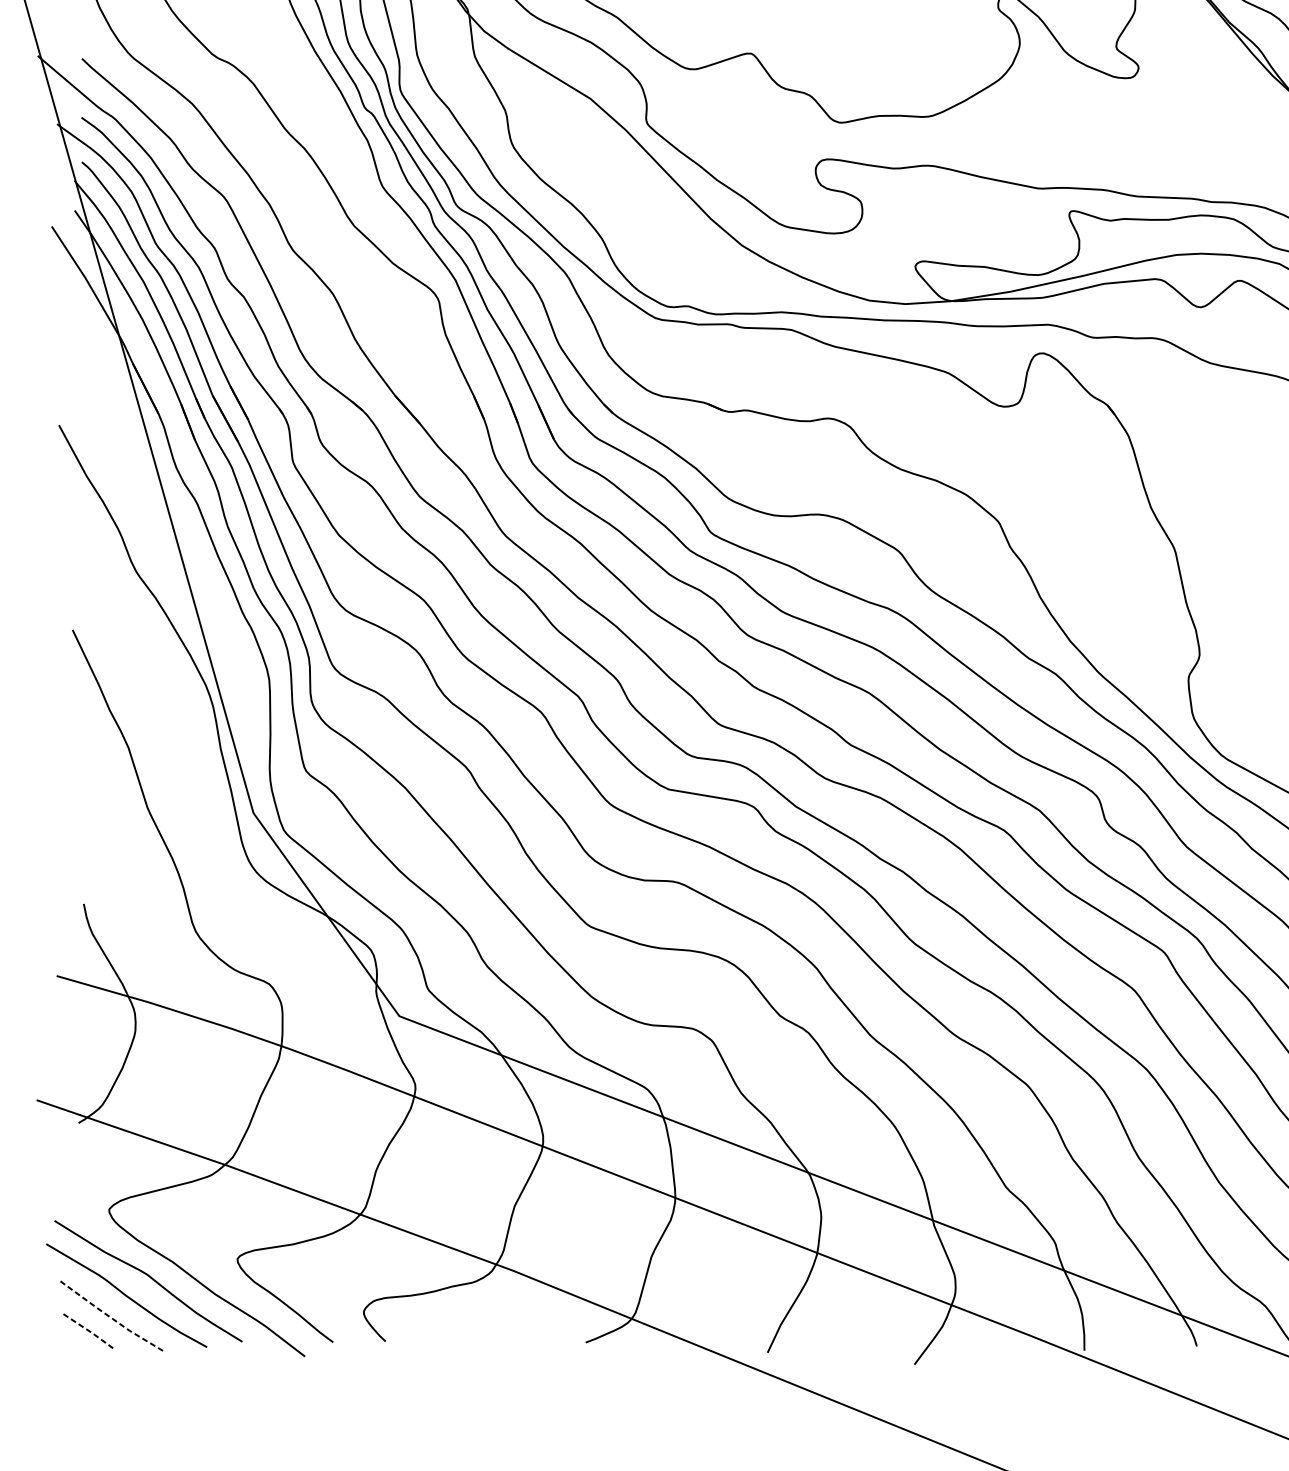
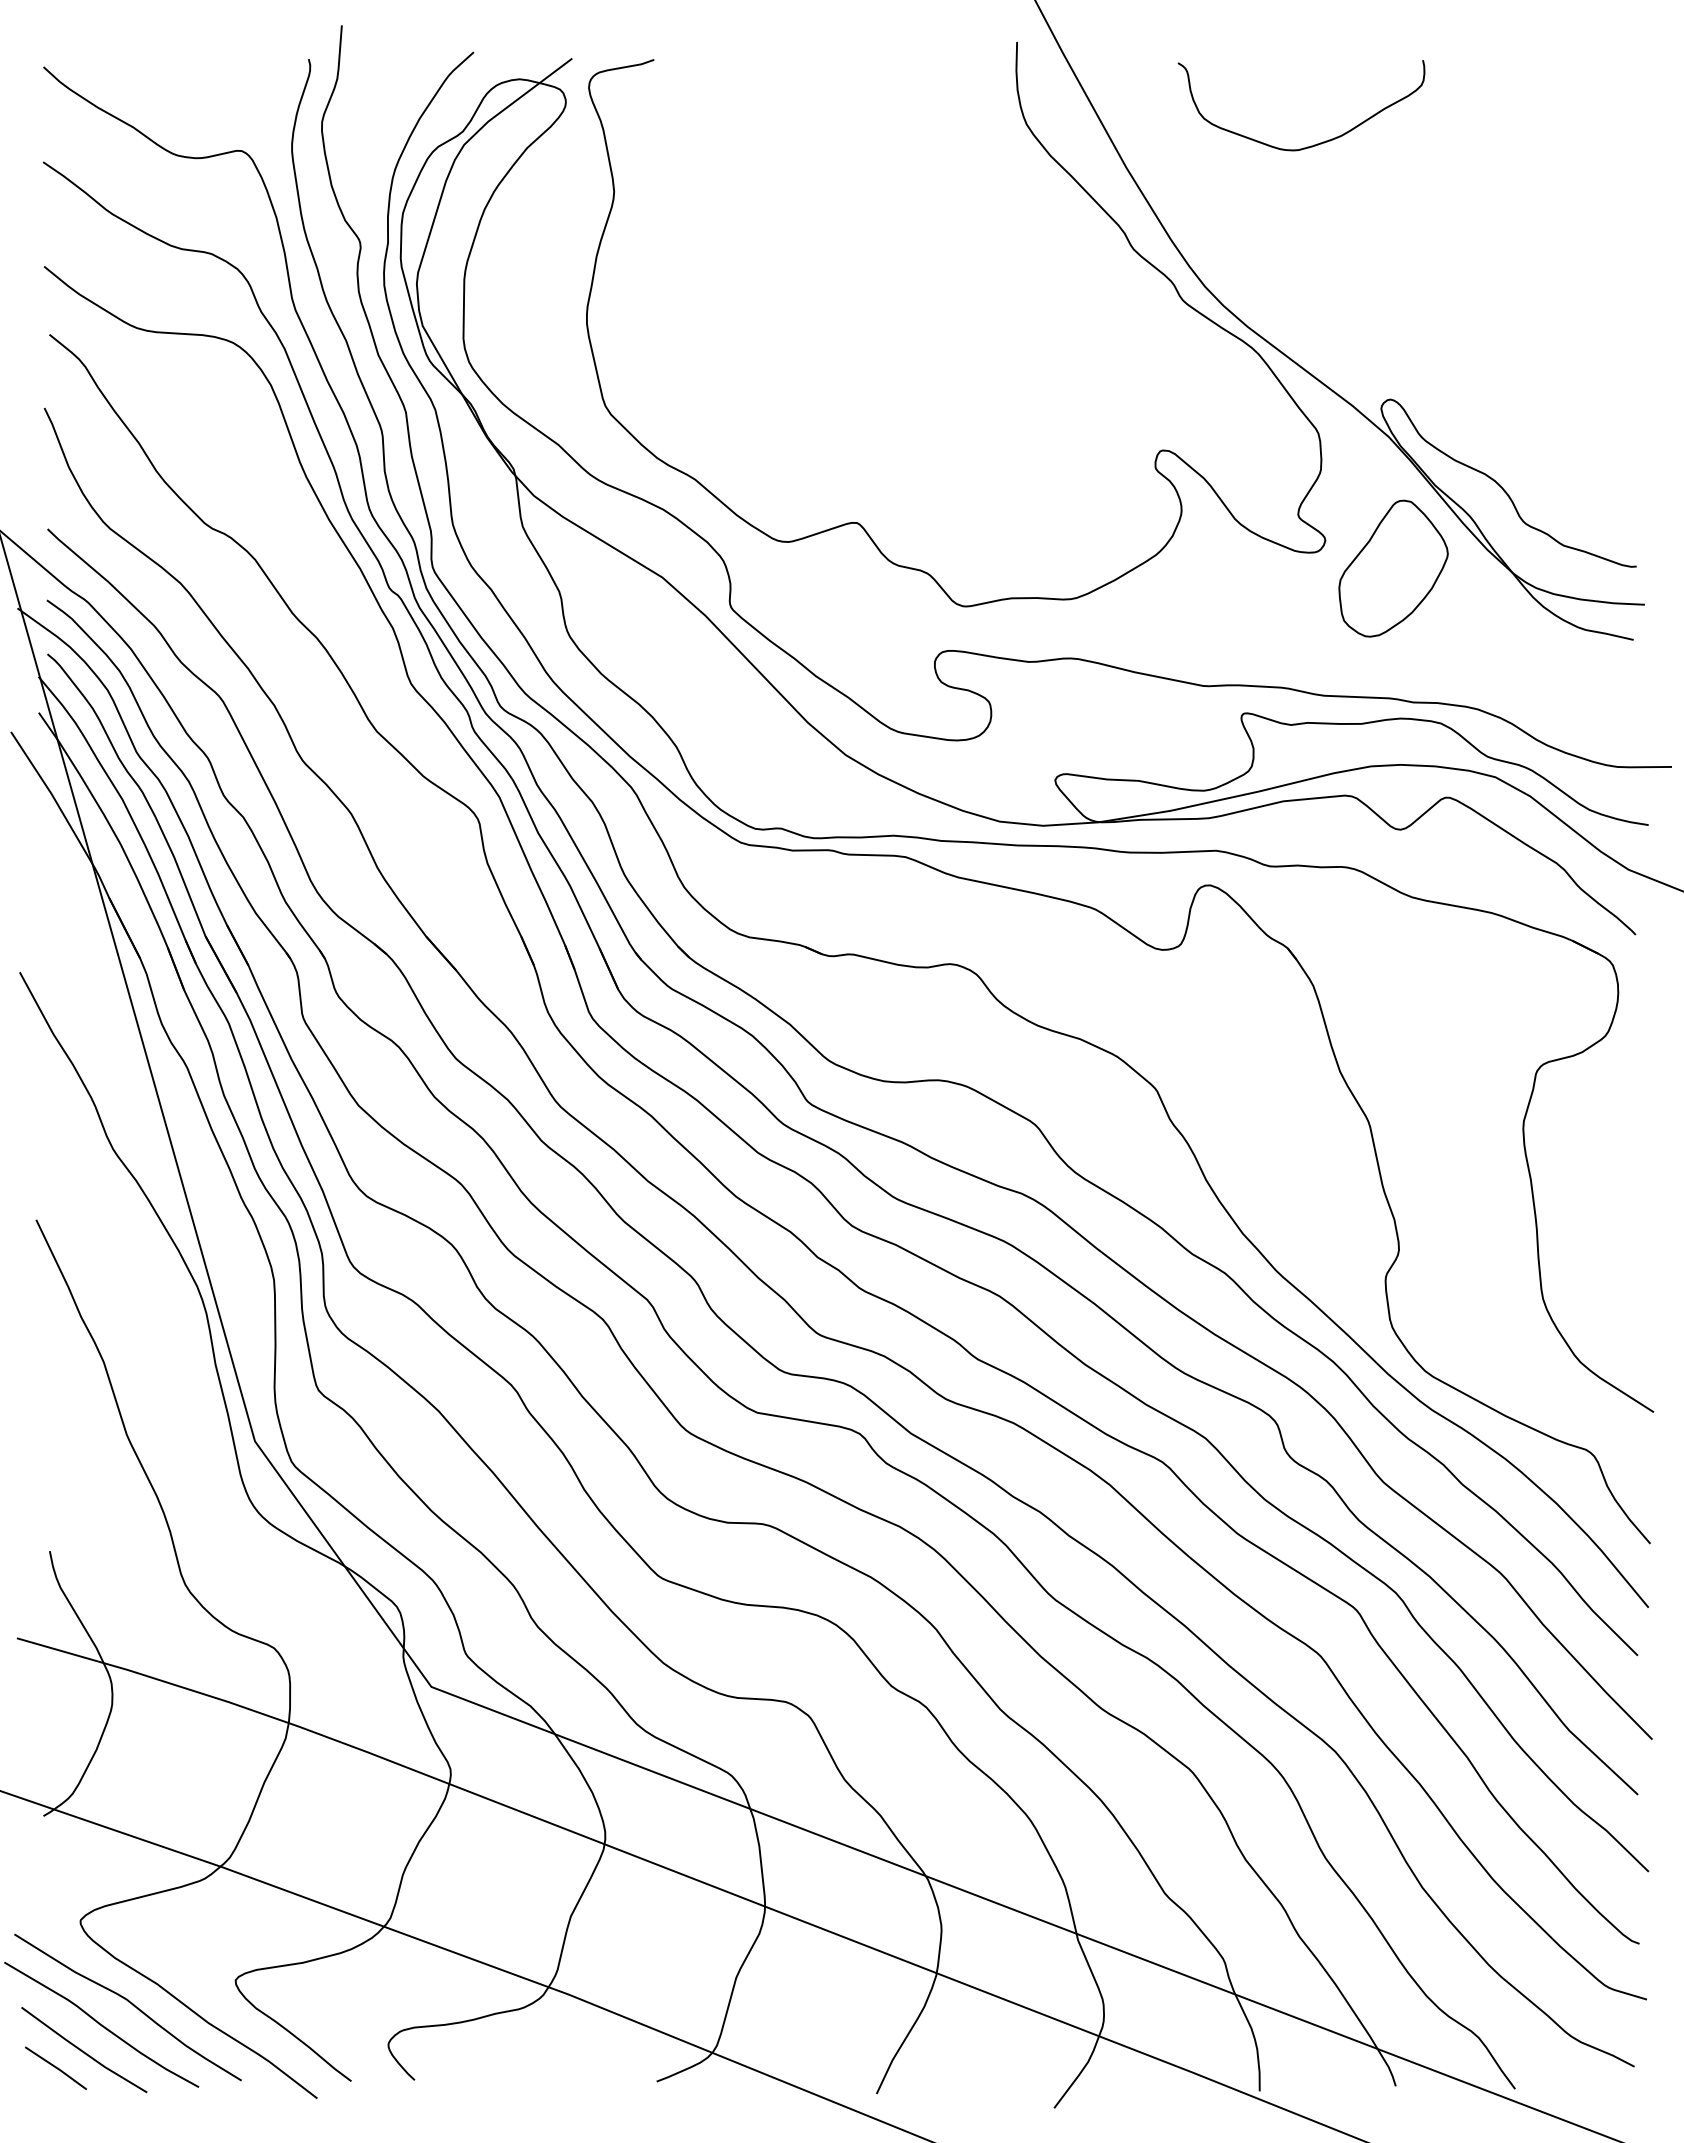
part: (1195, 91) -> (1393, 568), added
line: (111, 1317) -> (83, 2051), dashed -> solid
line: (90, 1331) -> (57, 2068), dashed -> solid

